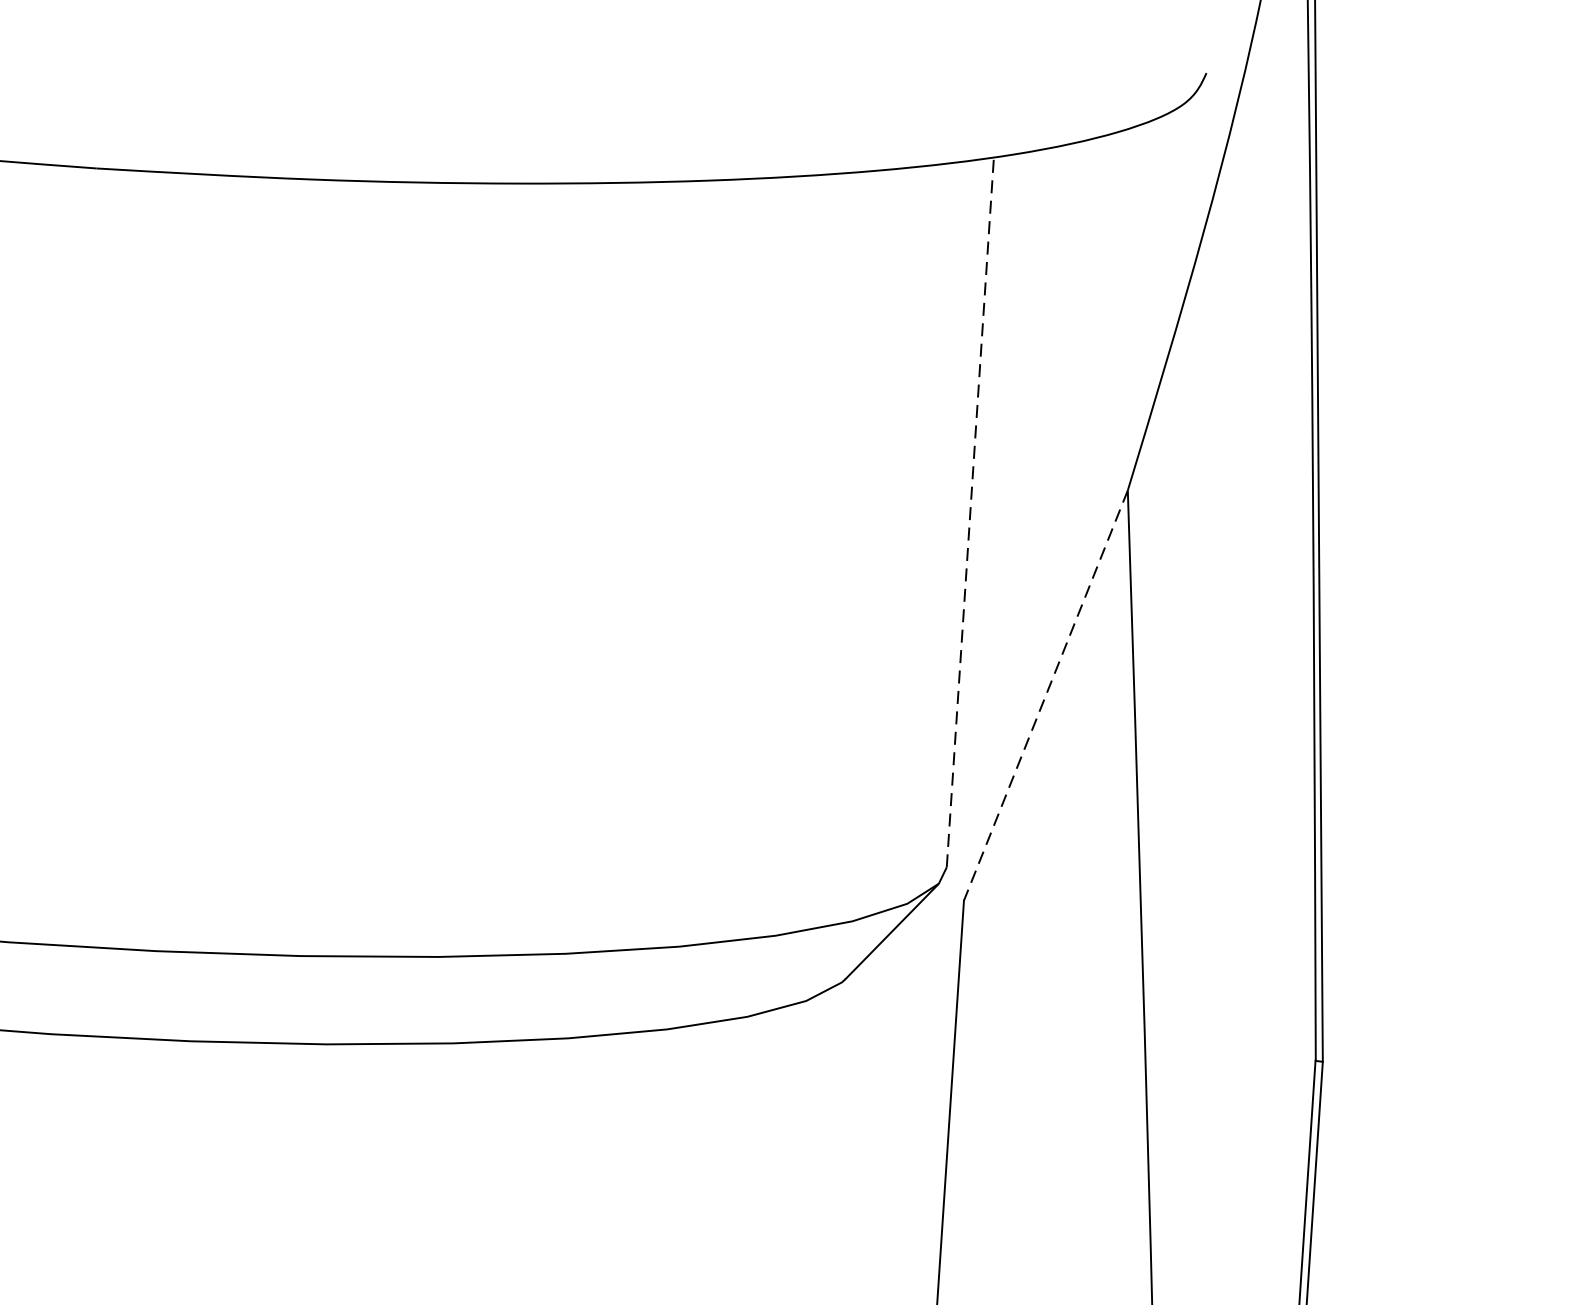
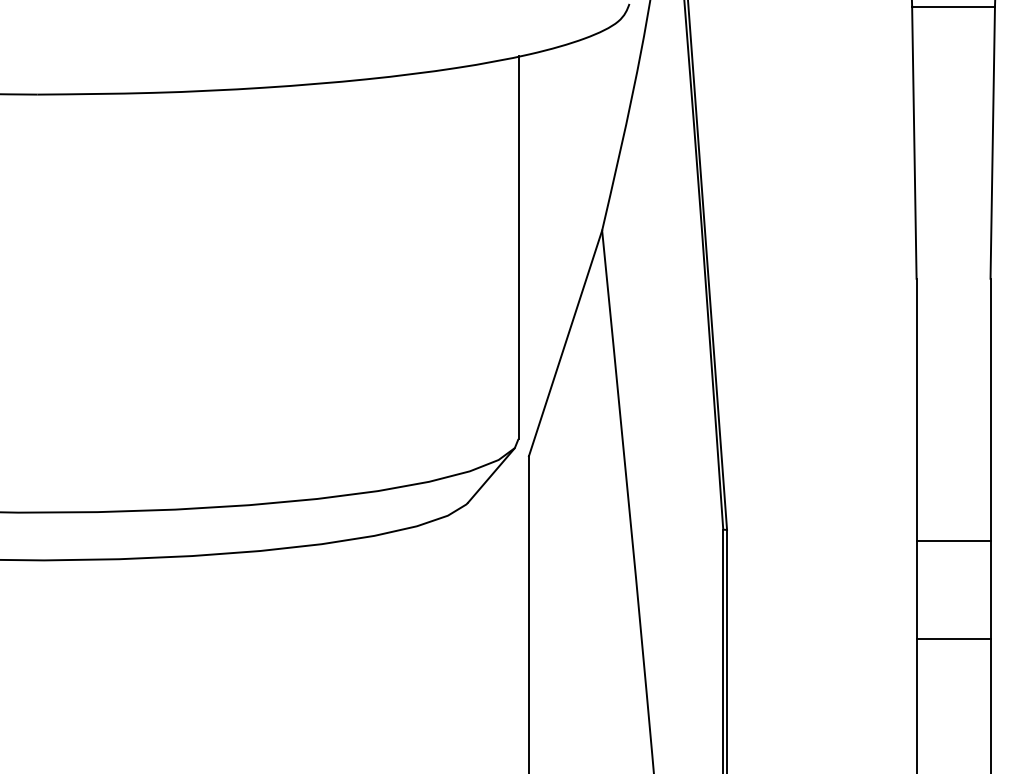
line: (970, 511) -> (518, 247), dashed -> solid
line: (1045, 695) -> (565, 343), dashed -> solid

